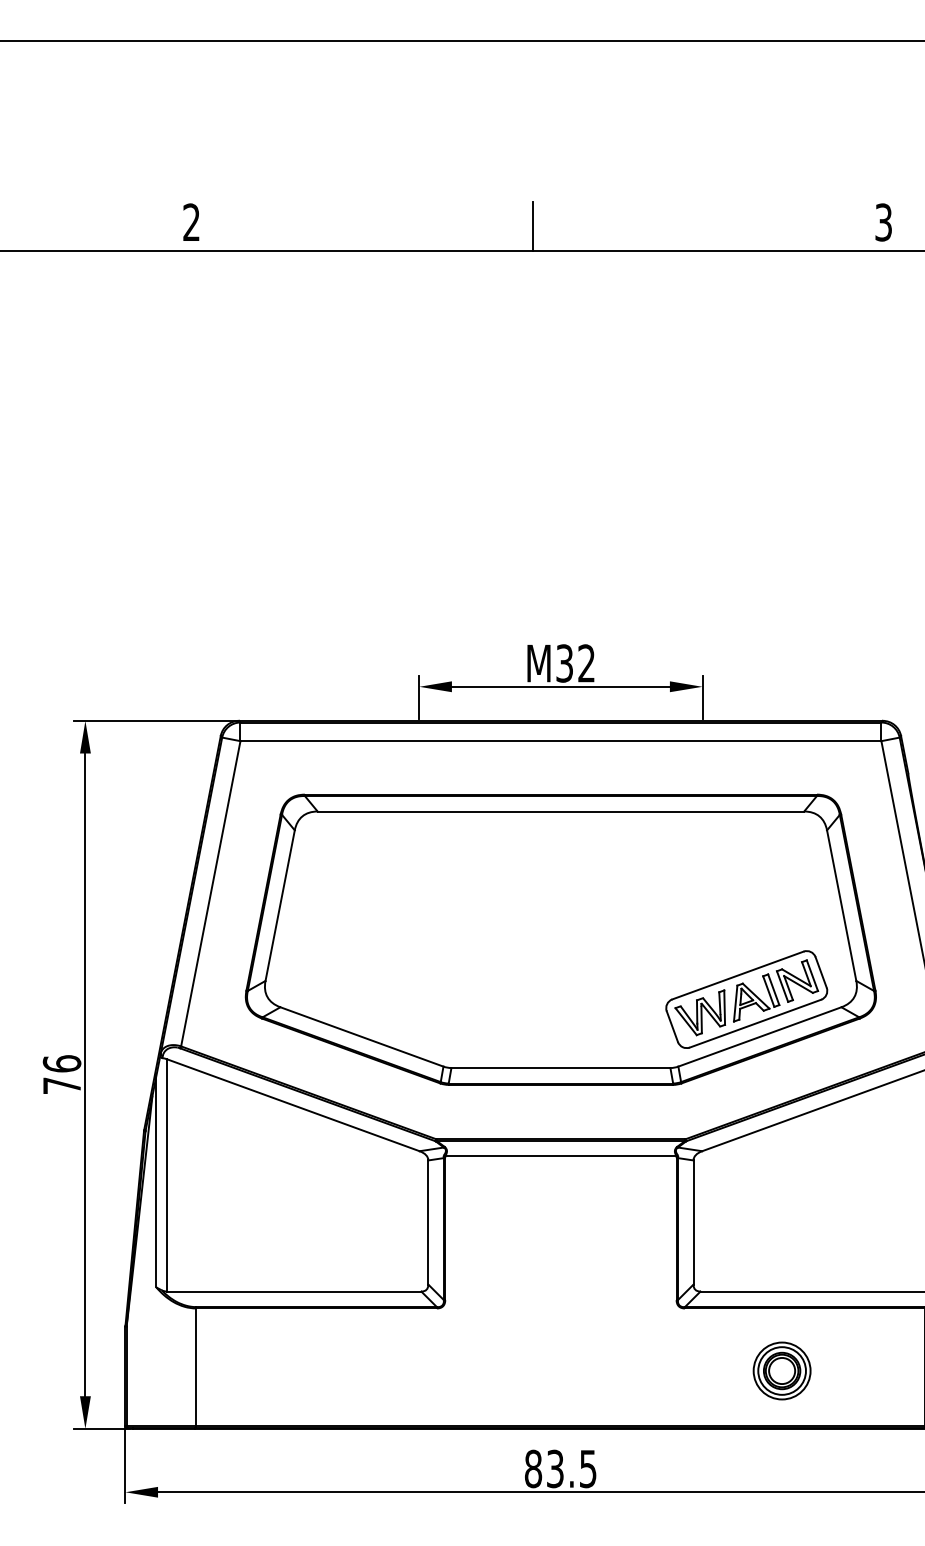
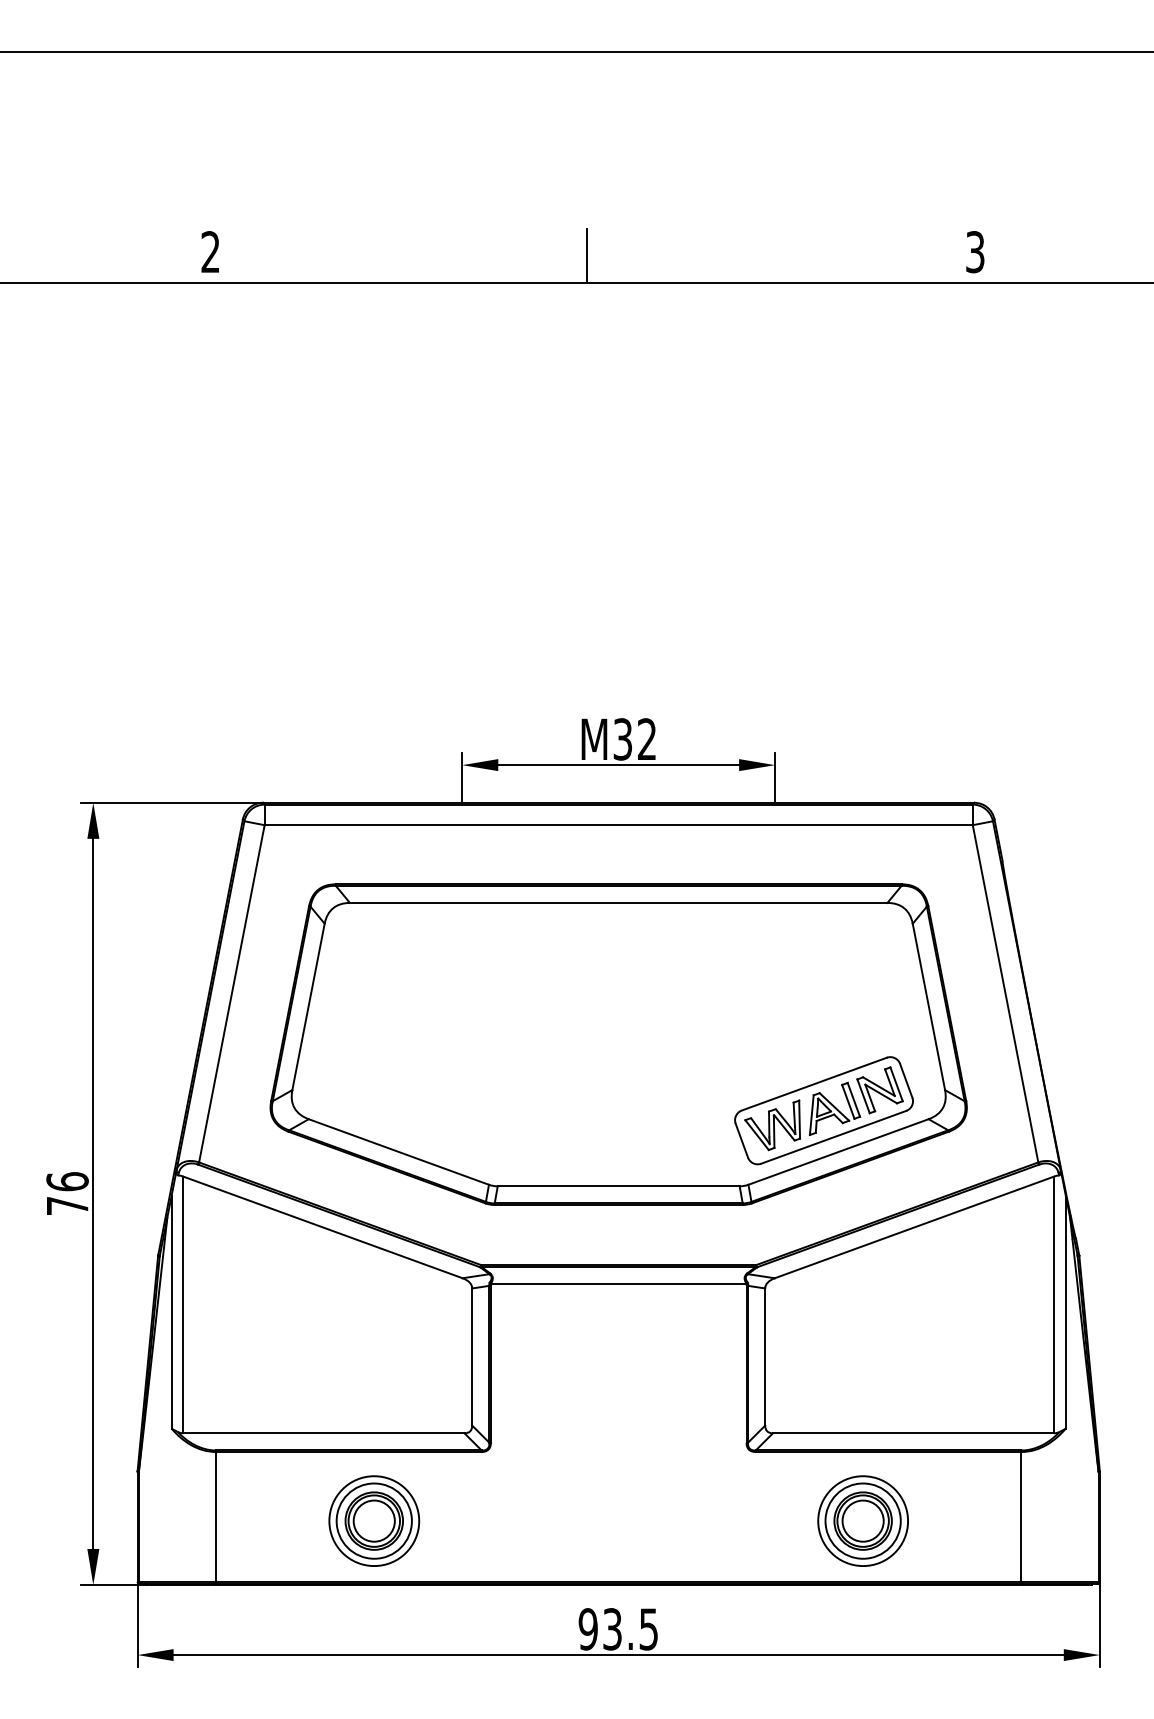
part: (339, 1370) -> (374, 1520), added
part: (781, 1370) -> (862, 1520), size x1.43
text: (532, 1469) -> (587, 1629), 83.5 -> 93.5

